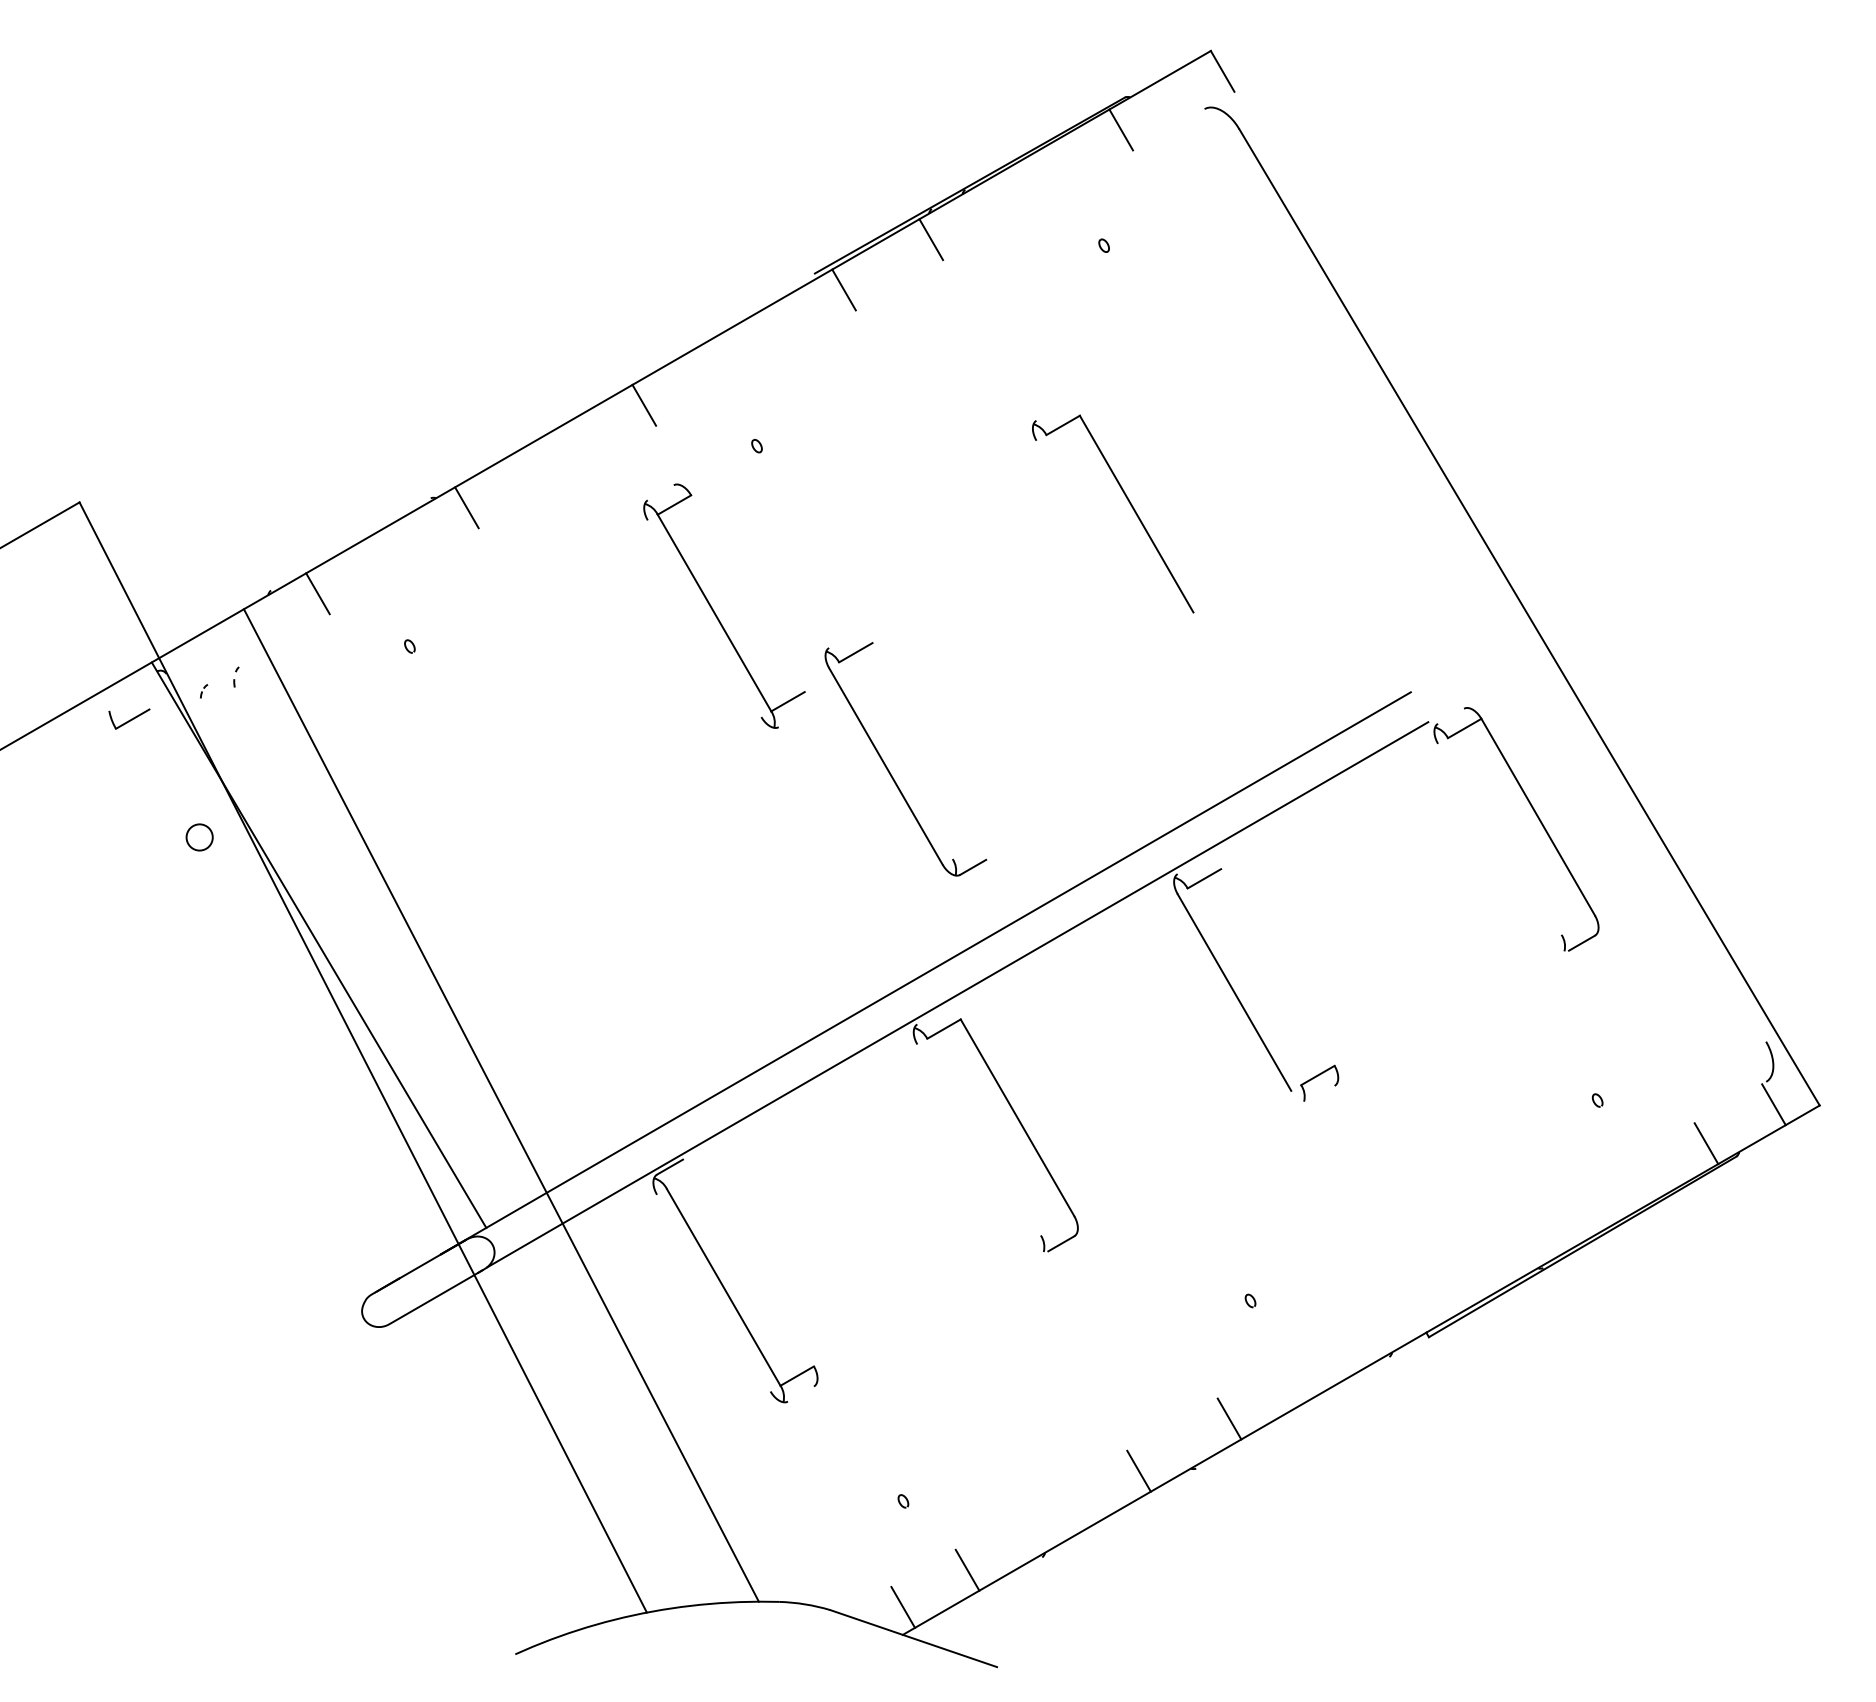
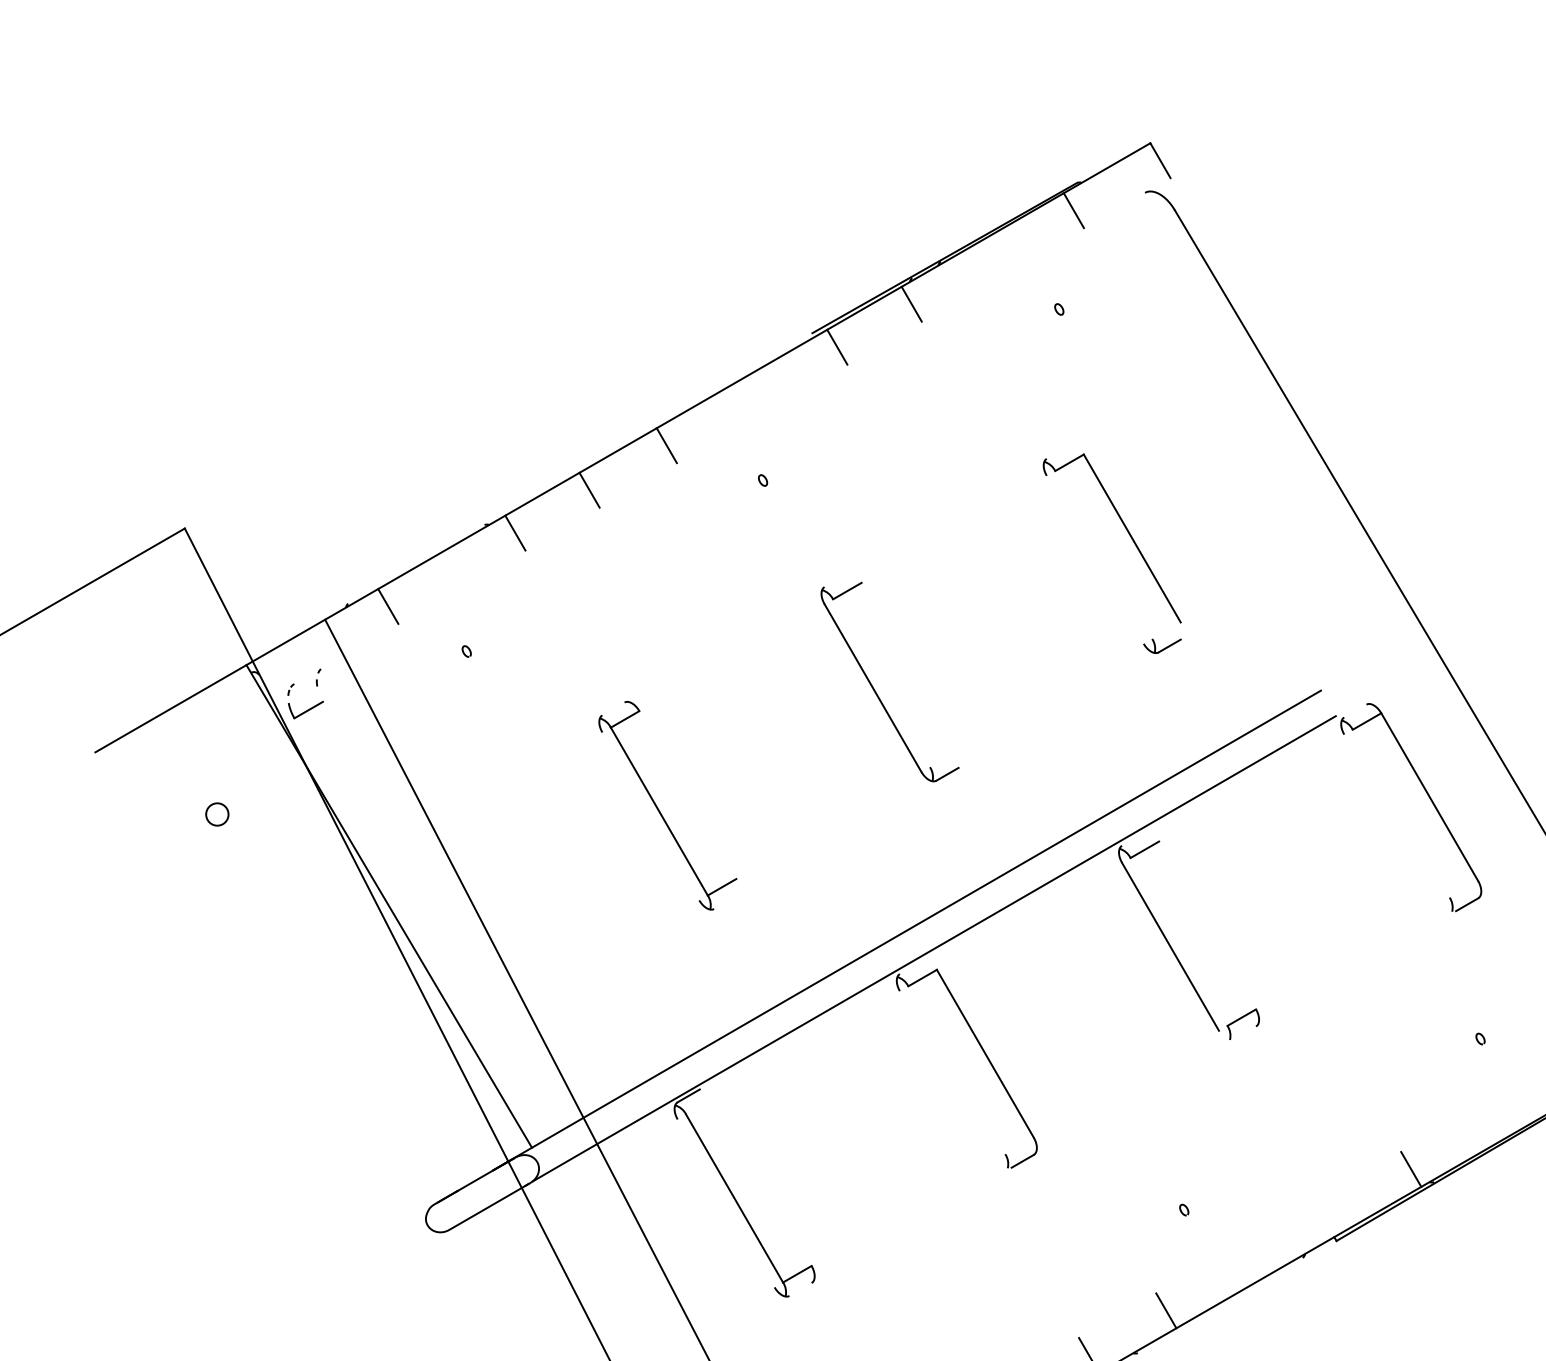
line: (553, 457) -> (589, 490), added
part: (1128, 502) -> (1125, 528), moved
part: (714, 610) -> (659, 809), moved
part: (1224, 640) -> (1162, 646), added
part: (129, 718) -> (305, 709), moved
part: (888, 768) -> (875, 689), moved
circle: (199, 837) -> (217, 814), moved
line: (1516, 1252) -> (1411, 1168), added

